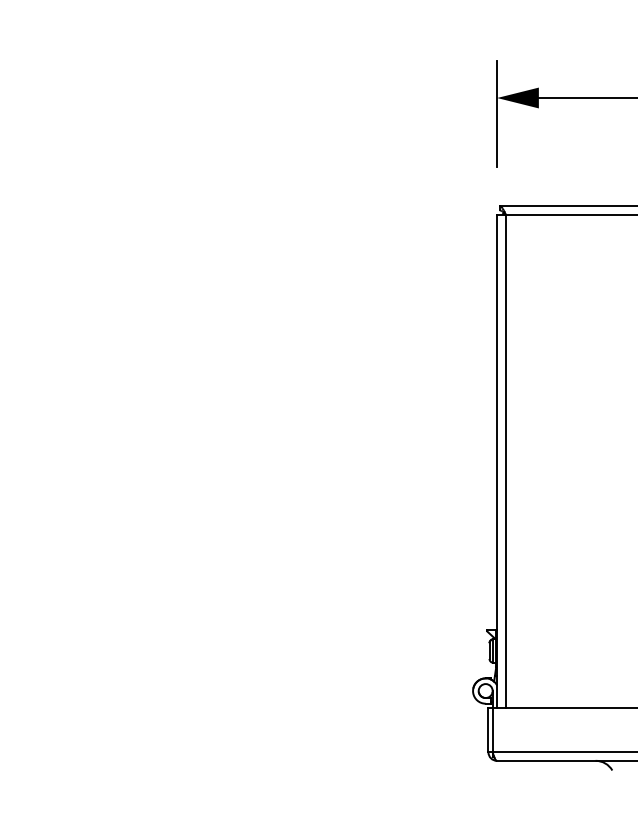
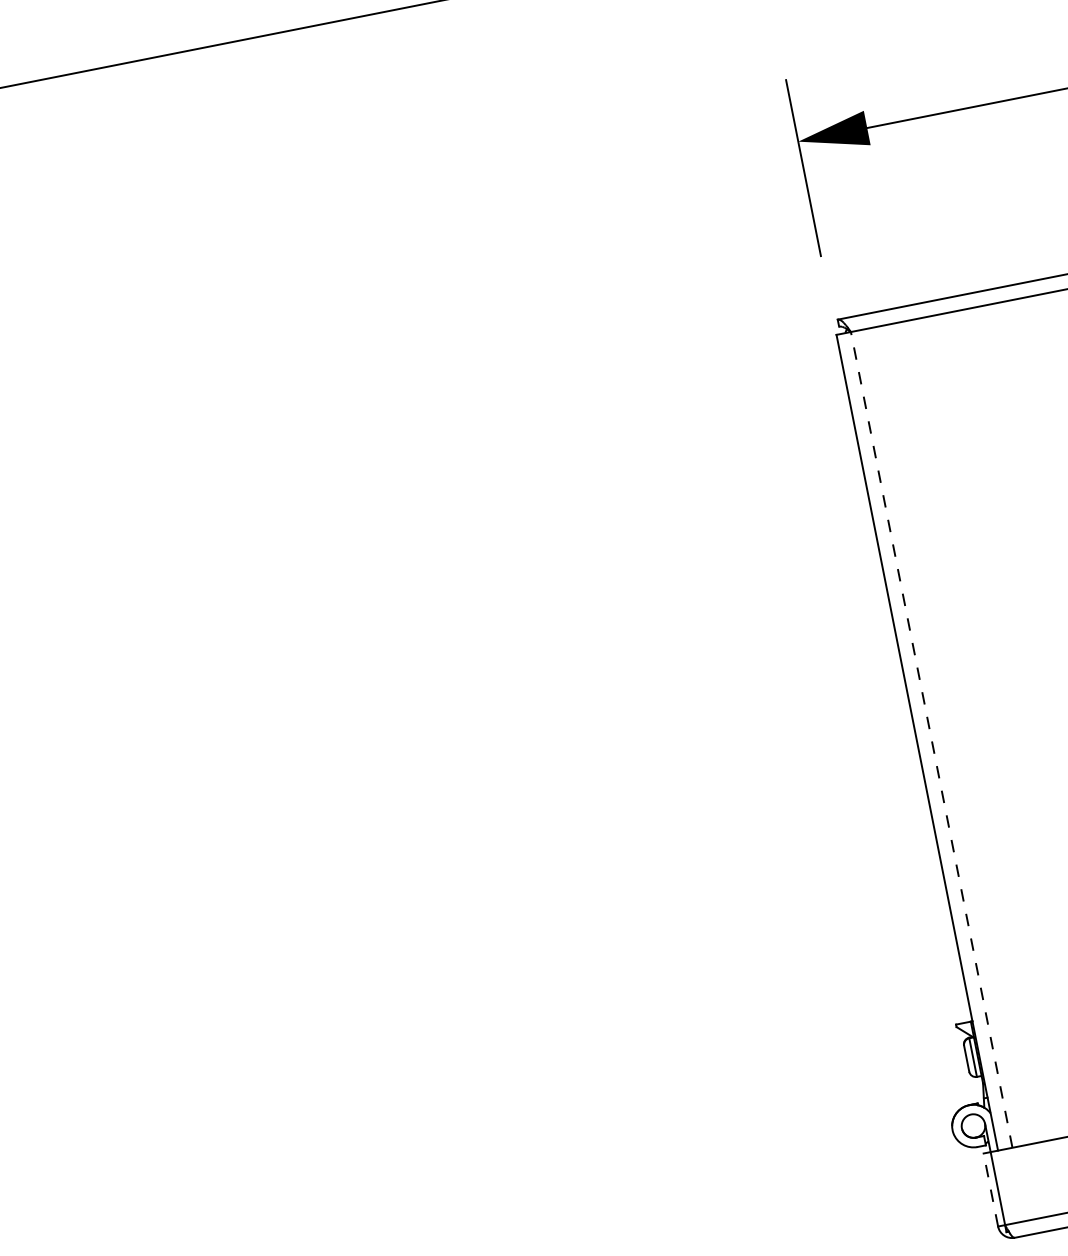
line: (505, 461) -> (931, 740), solid -> dashed
line: (488, 729) -> (990, 1188), solid -> dashed

